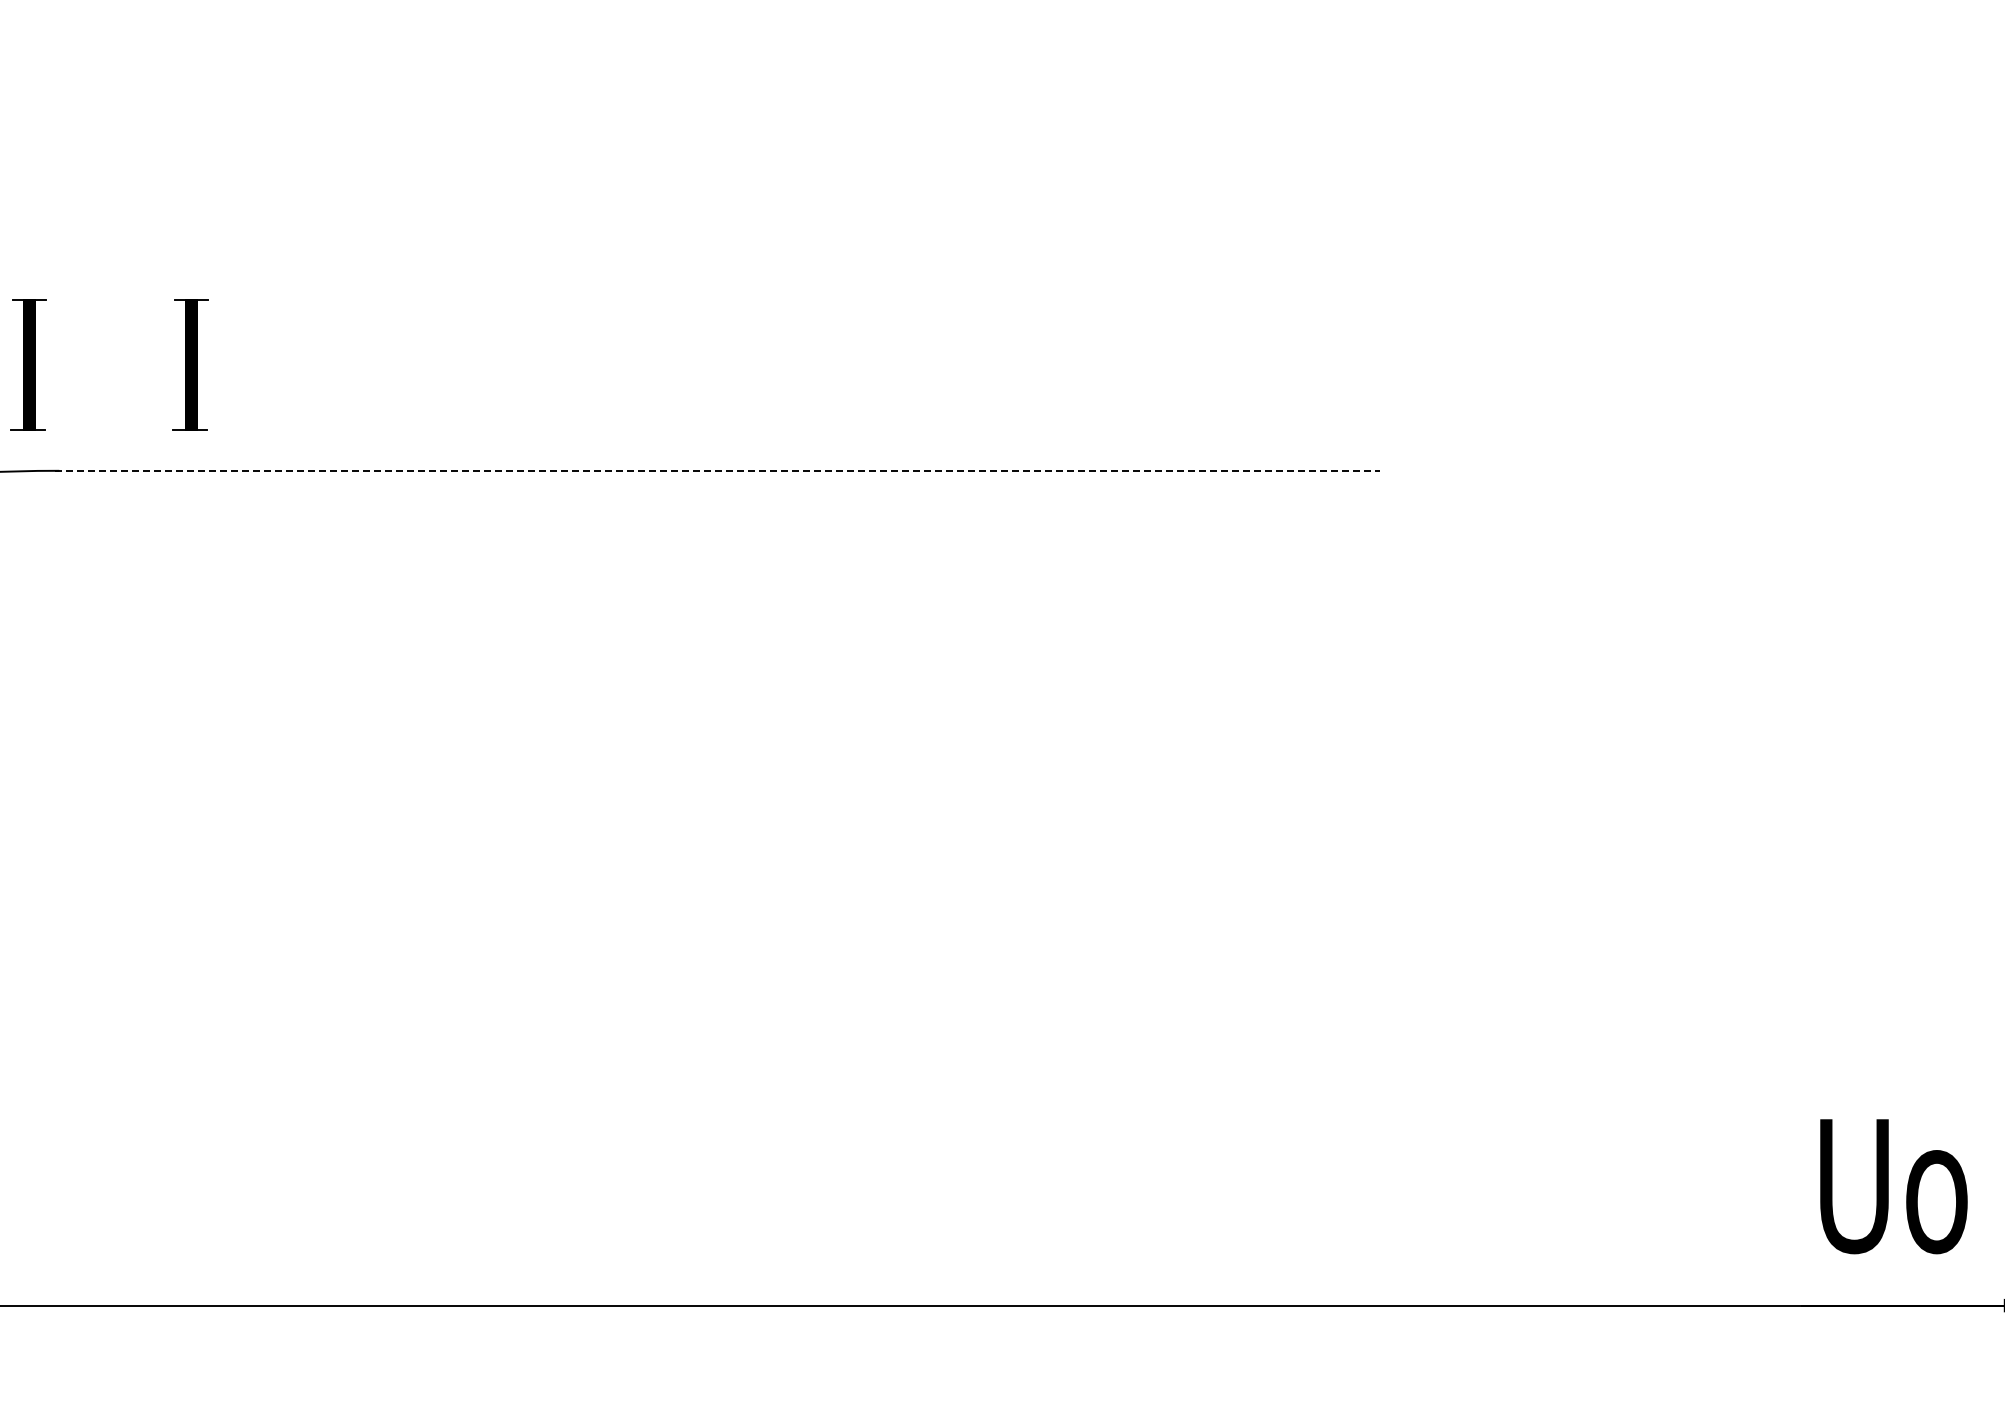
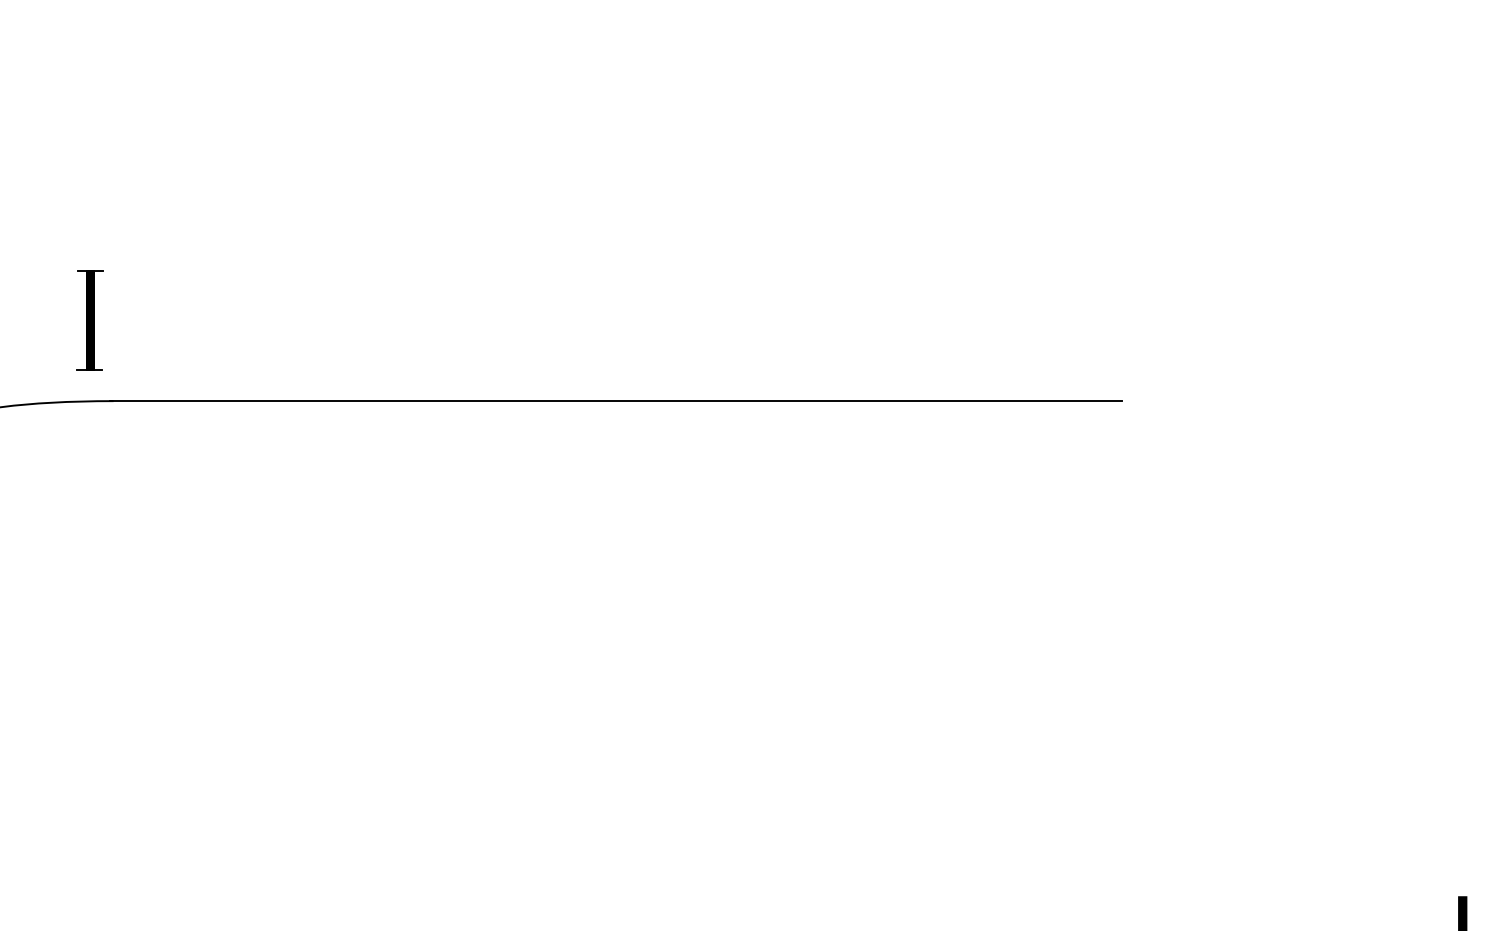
part: (190, 364) -> (213, 319), removed
line: (717, 470) -> (616, 400), dashed -> solid

